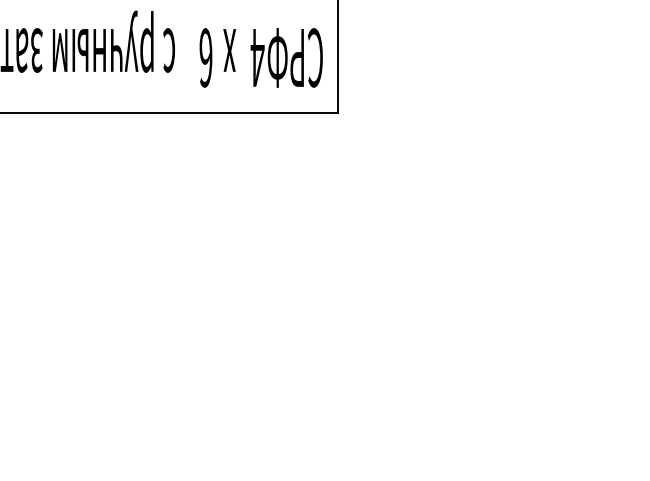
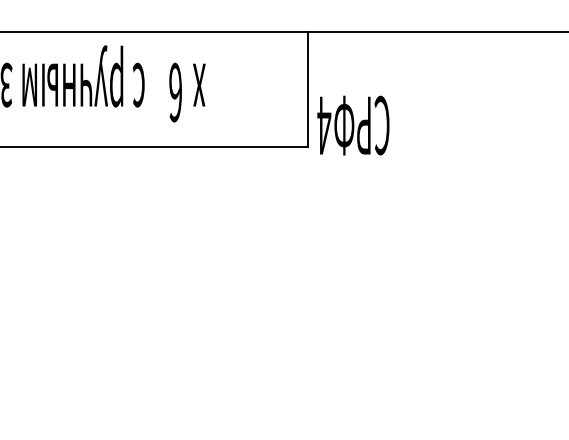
text: (286, 57) -> (353, 125), moved

